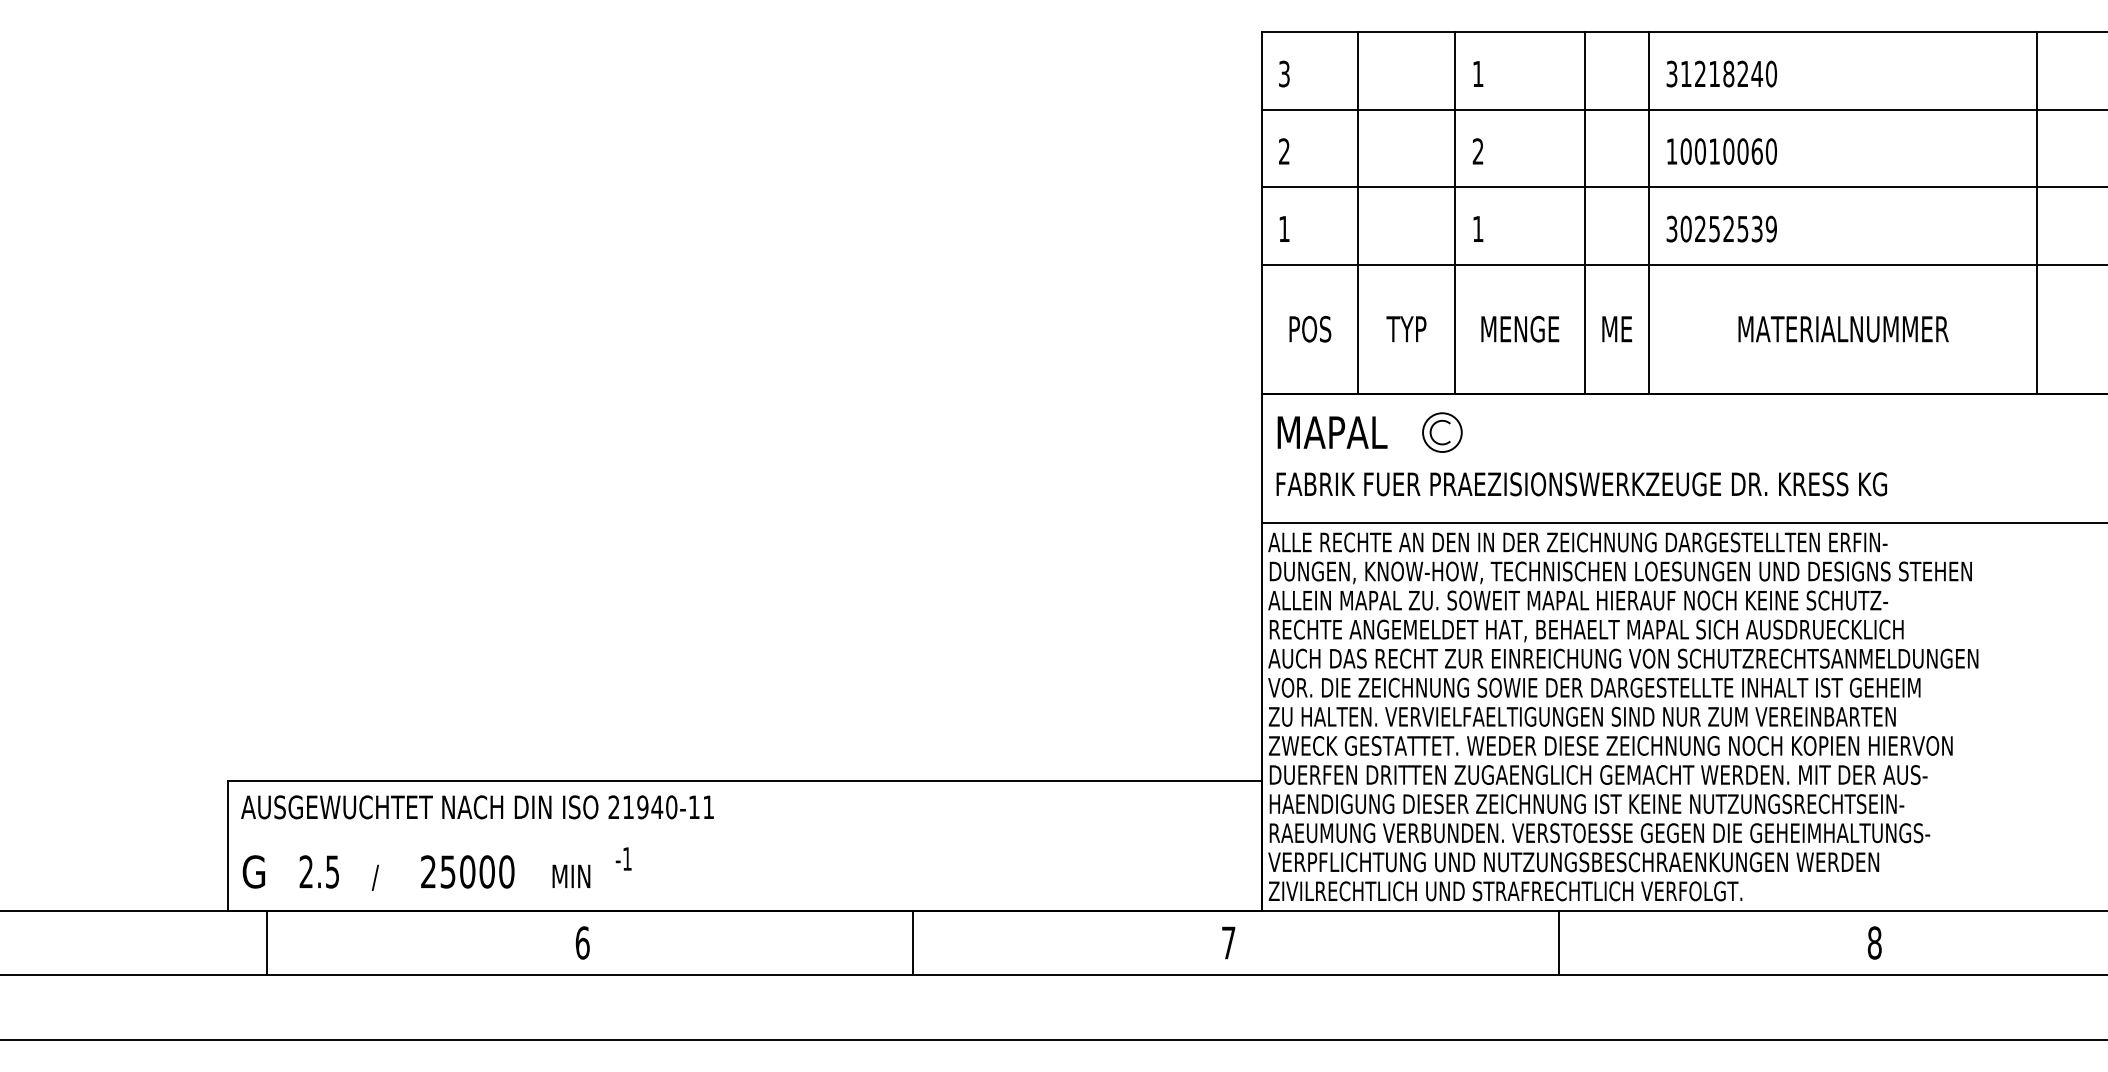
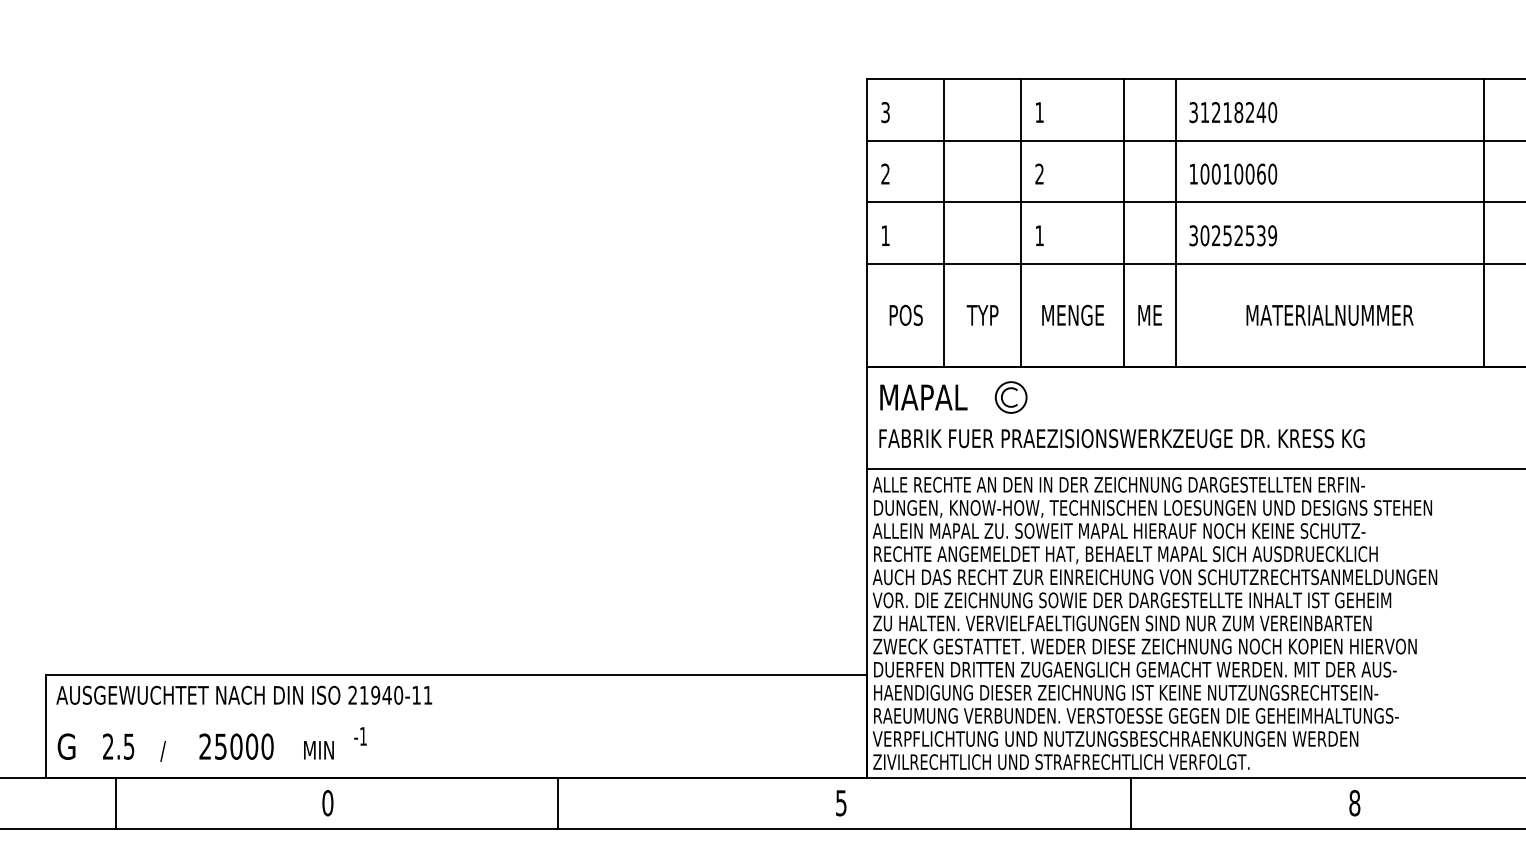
line: (266, 942) -> (116, 802), moved
text: (582, 942) -> (327, 802), 6 -> 0
line: (912, 942) -> (558, 802), moved
text: (1228, 942) -> (841, 802), 7 -> 5
line: (1558, 942) -> (1130, 802), moved

